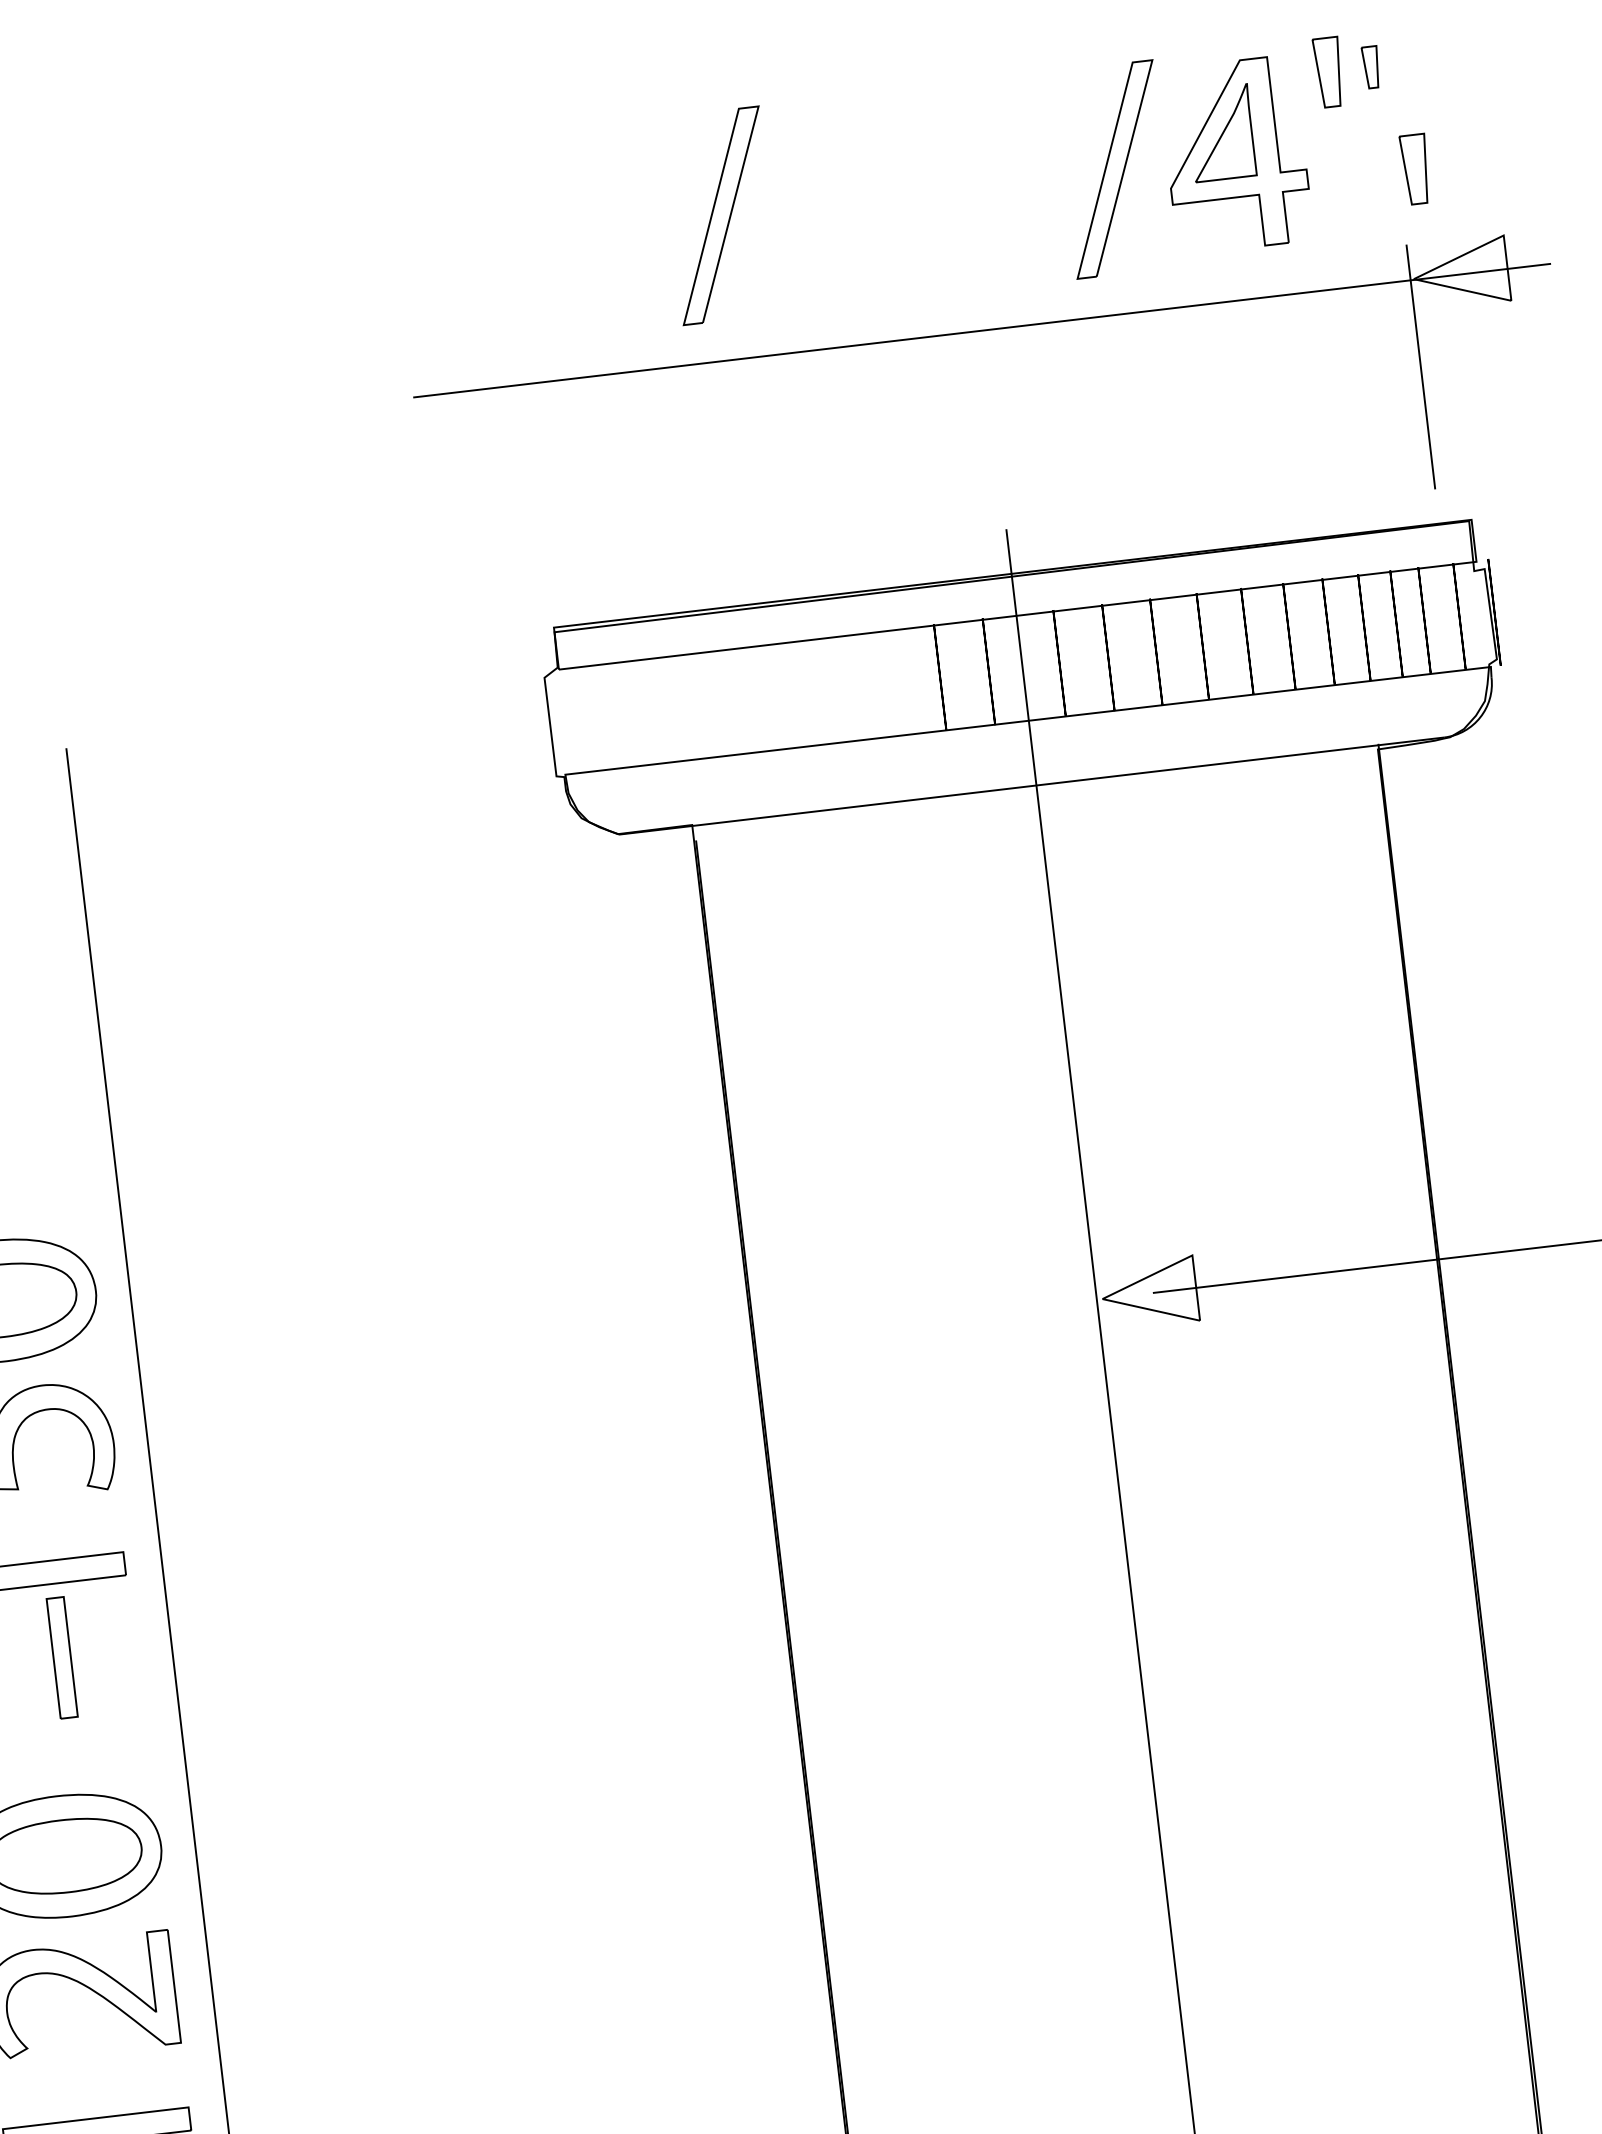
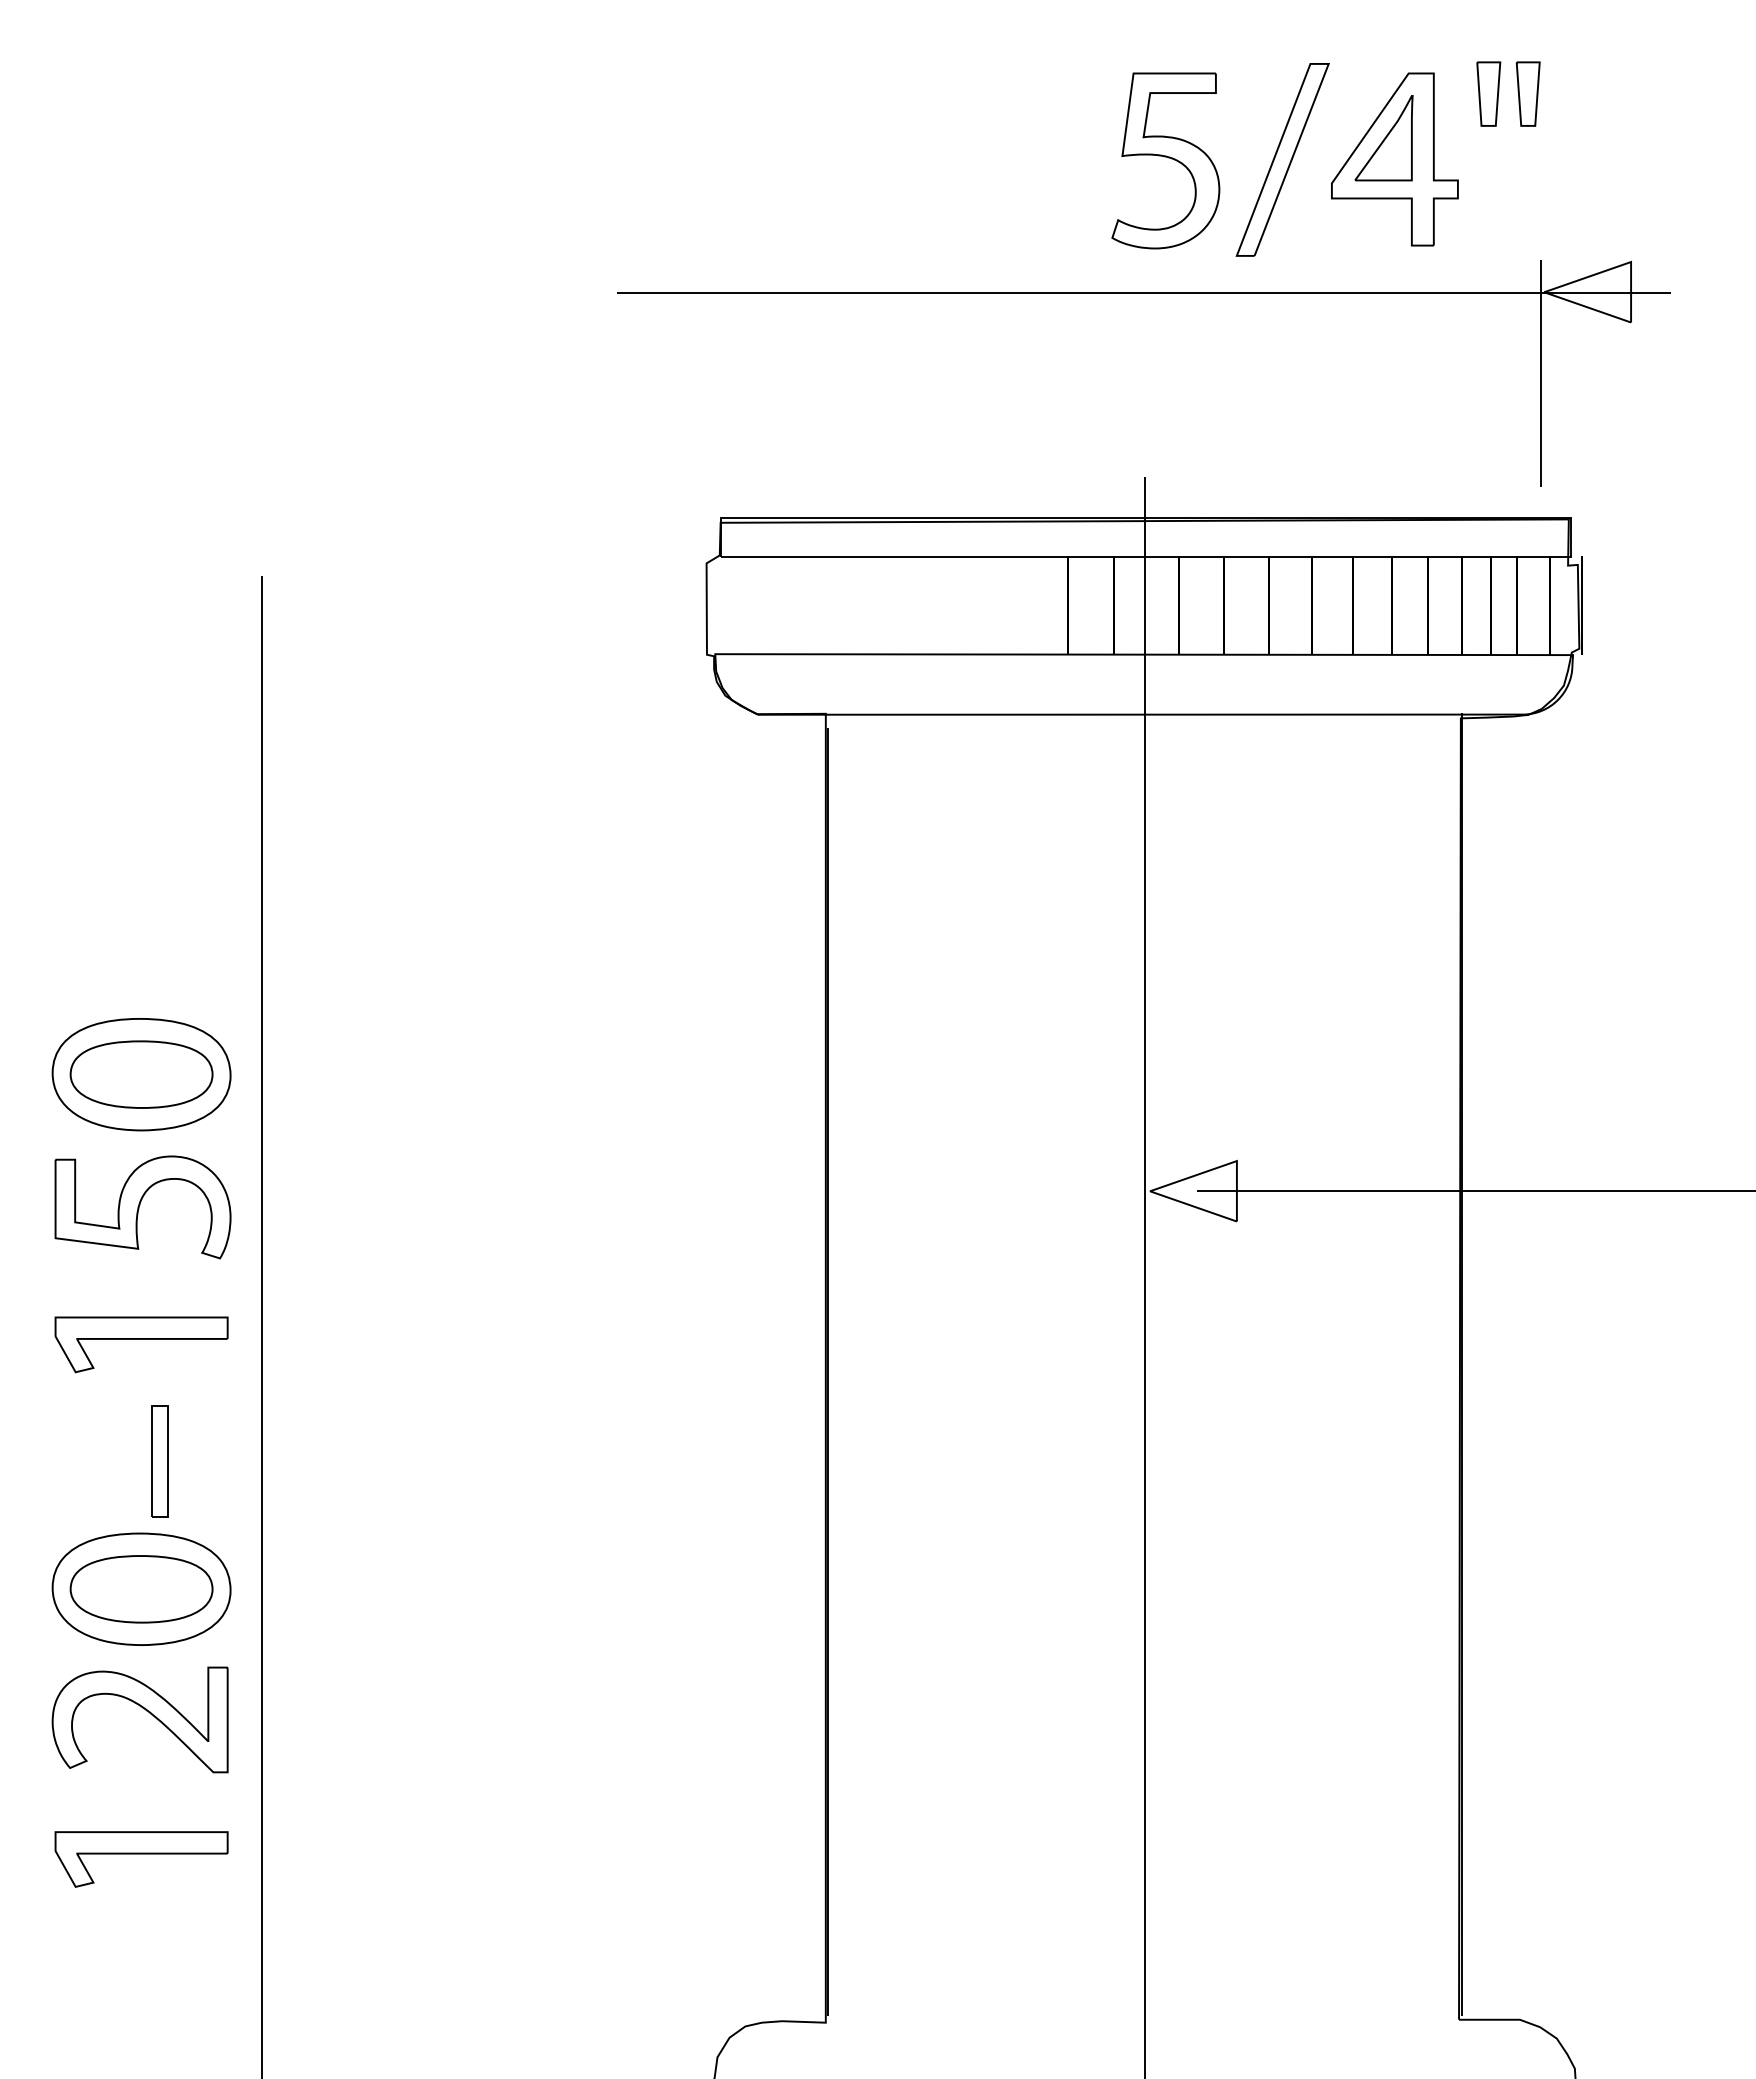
part: (1370, 66) -> (1527, 93), size x1.67
part: (1415, 168) -> (1557, 191), removed
part: (988, 185) -> (1165, 160), added
part: (720, 215) -> (917, 159), removed
part: (61, 1657) -> (159, 1461), moved

